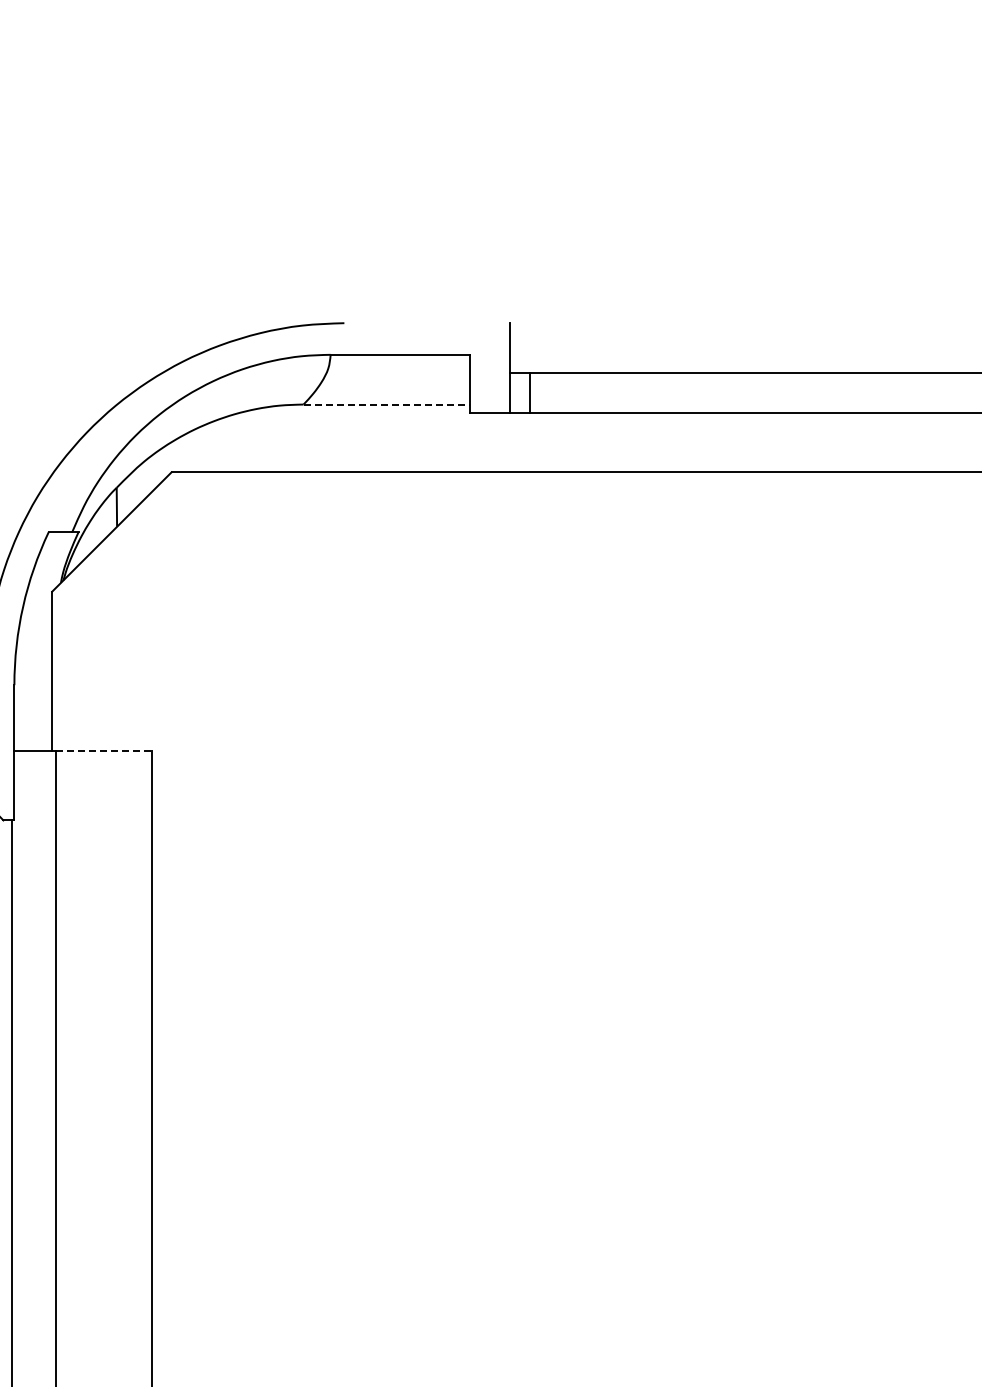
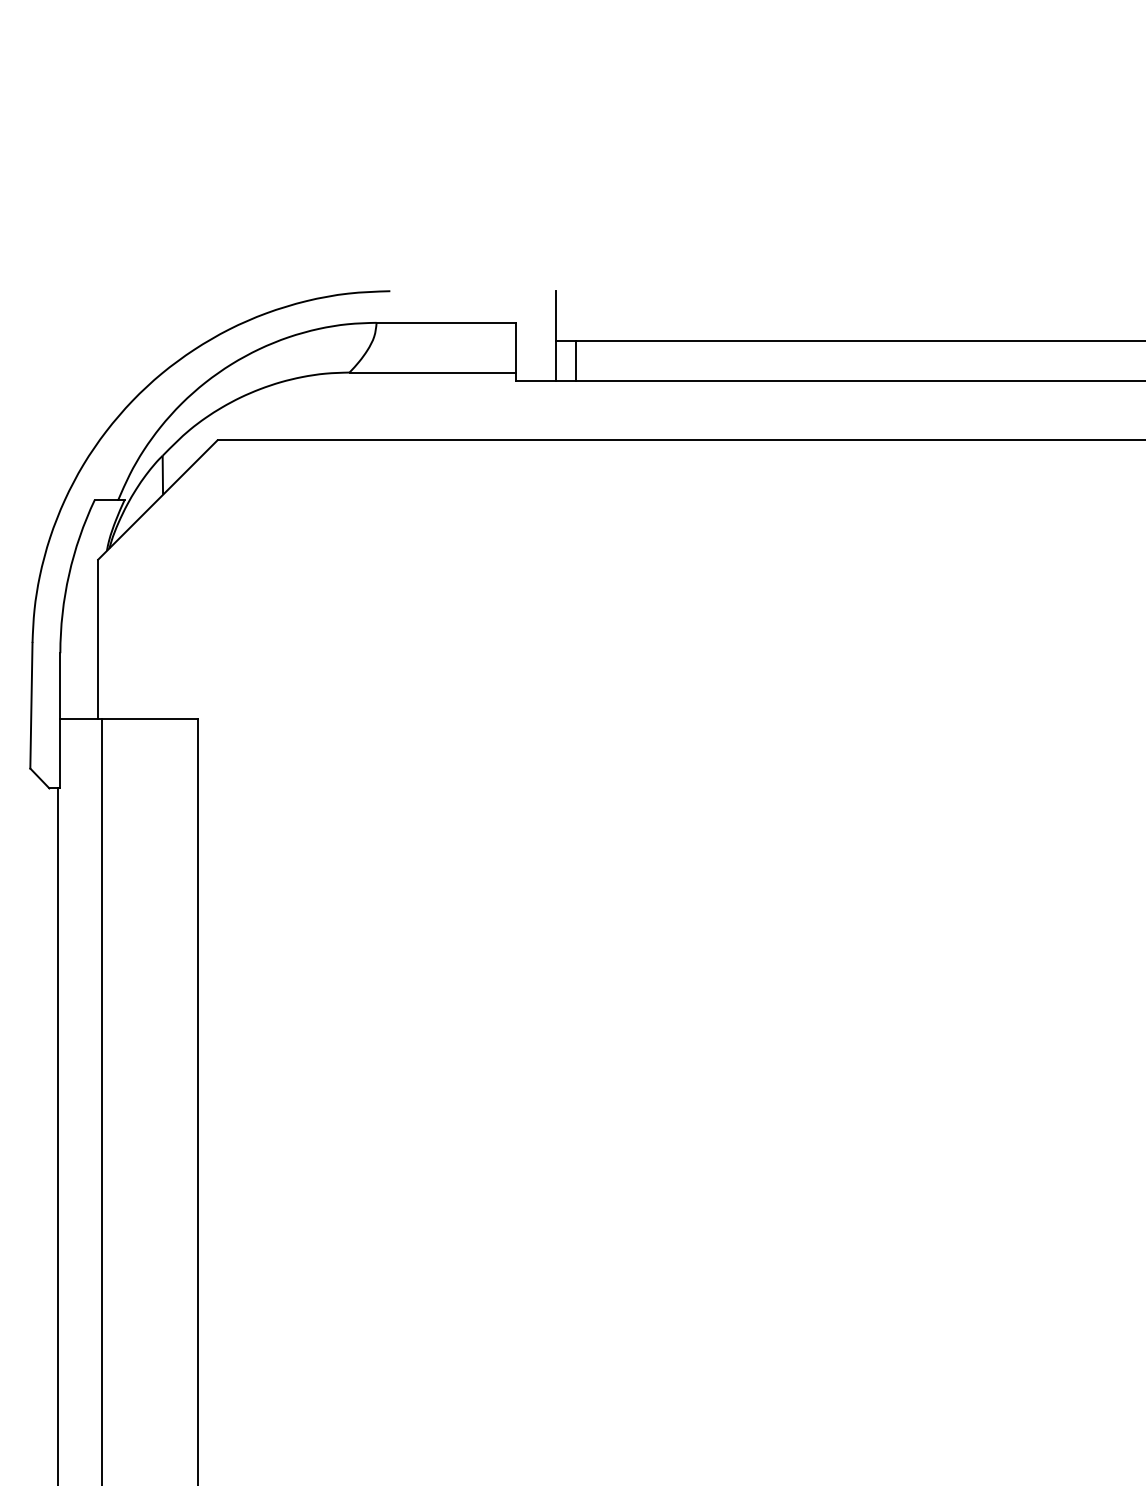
line: (387, 404) -> (433, 372), dashed -> solid
line: (103, 750) -> (149, 718), dashed -> solid

